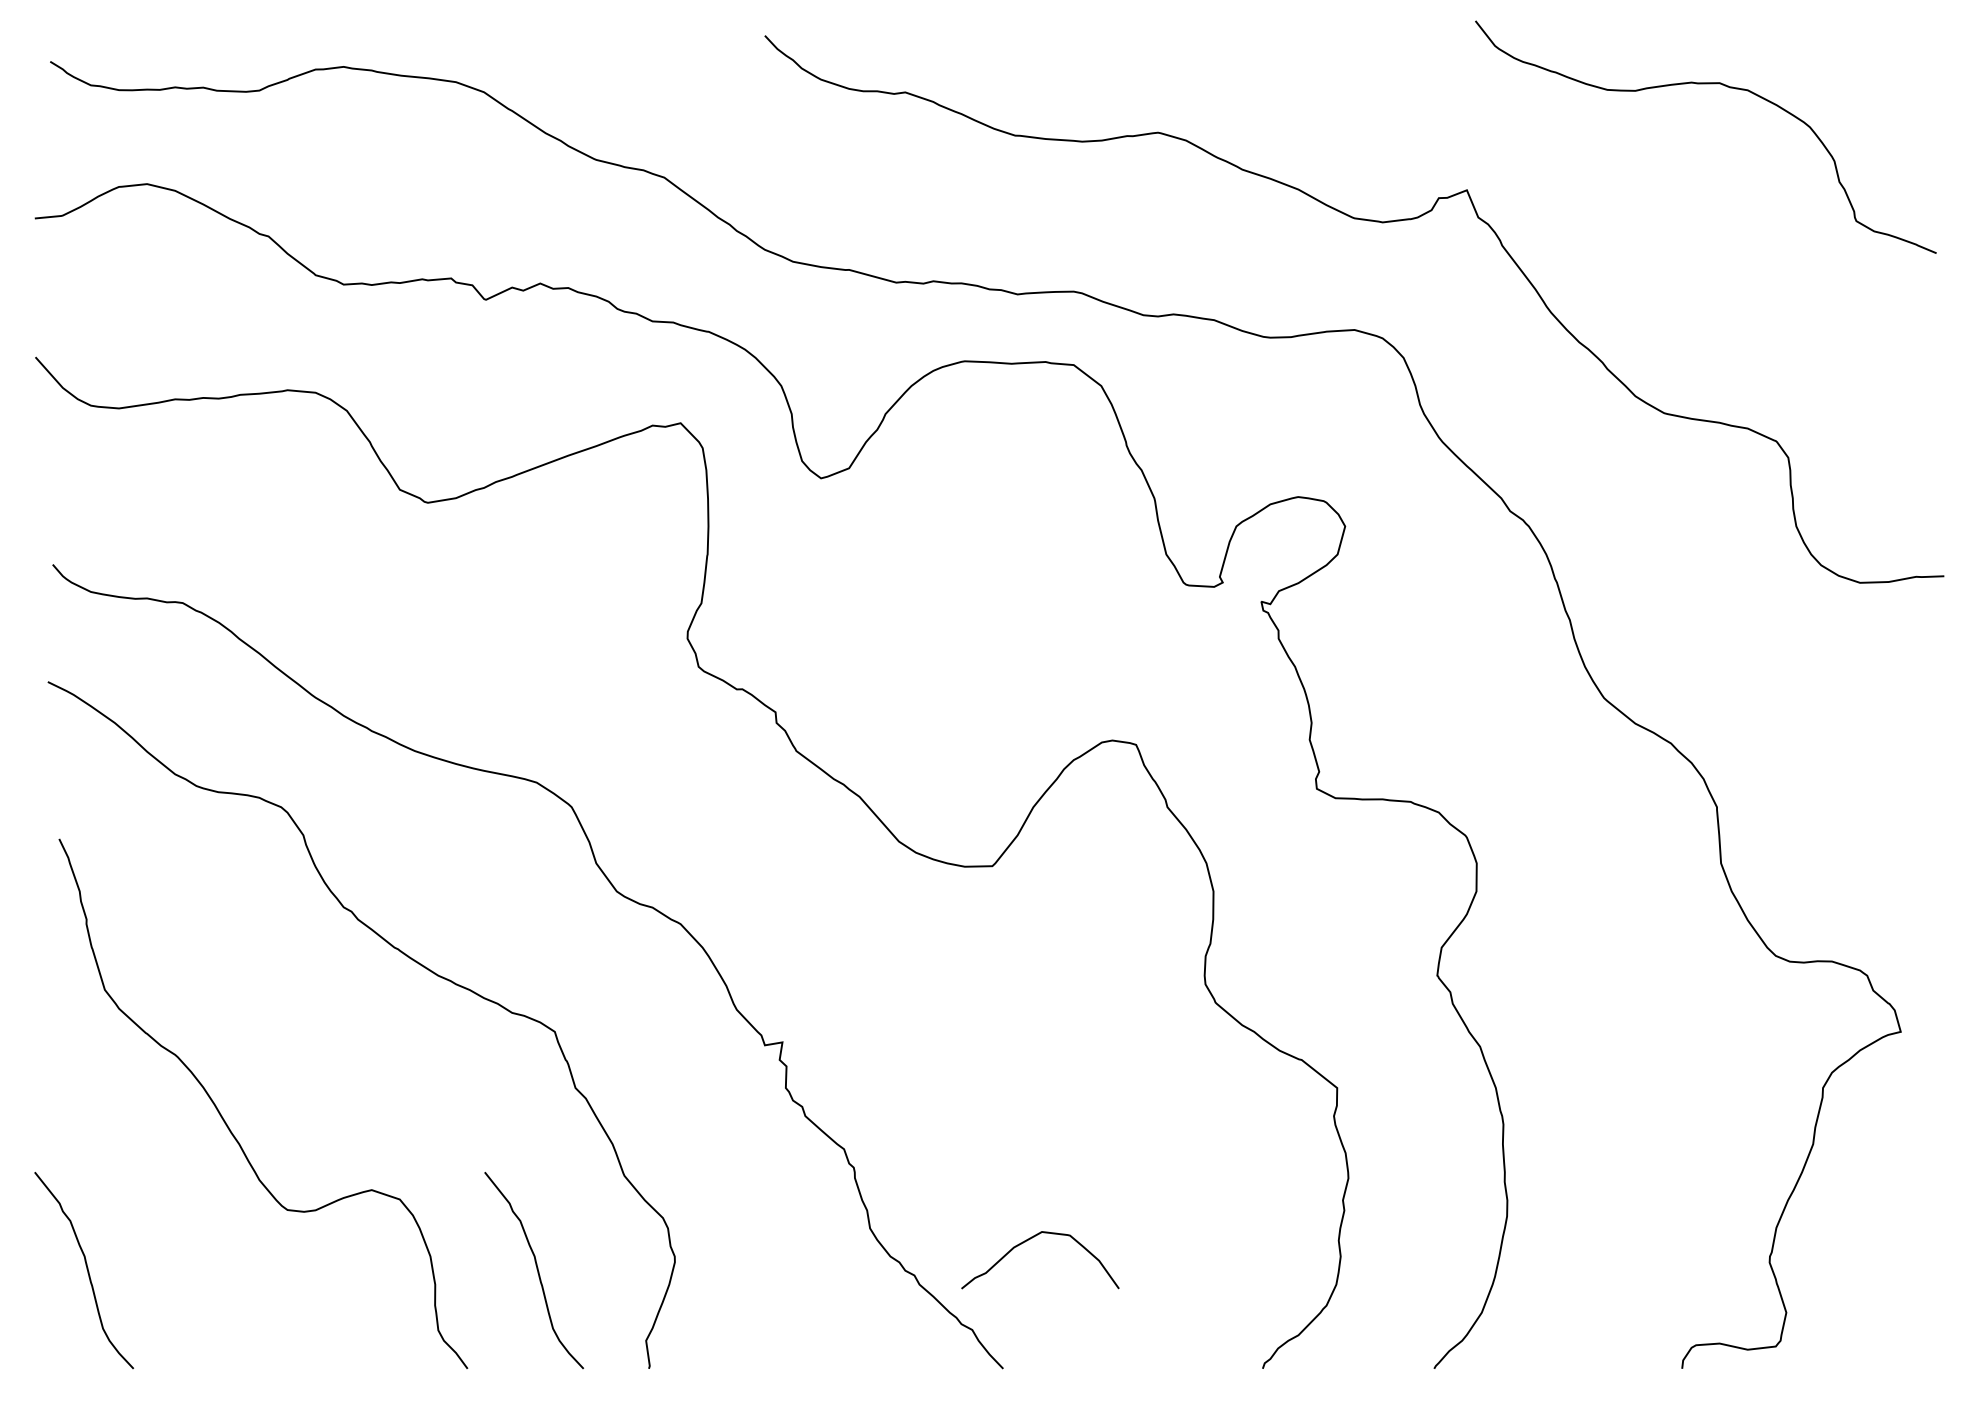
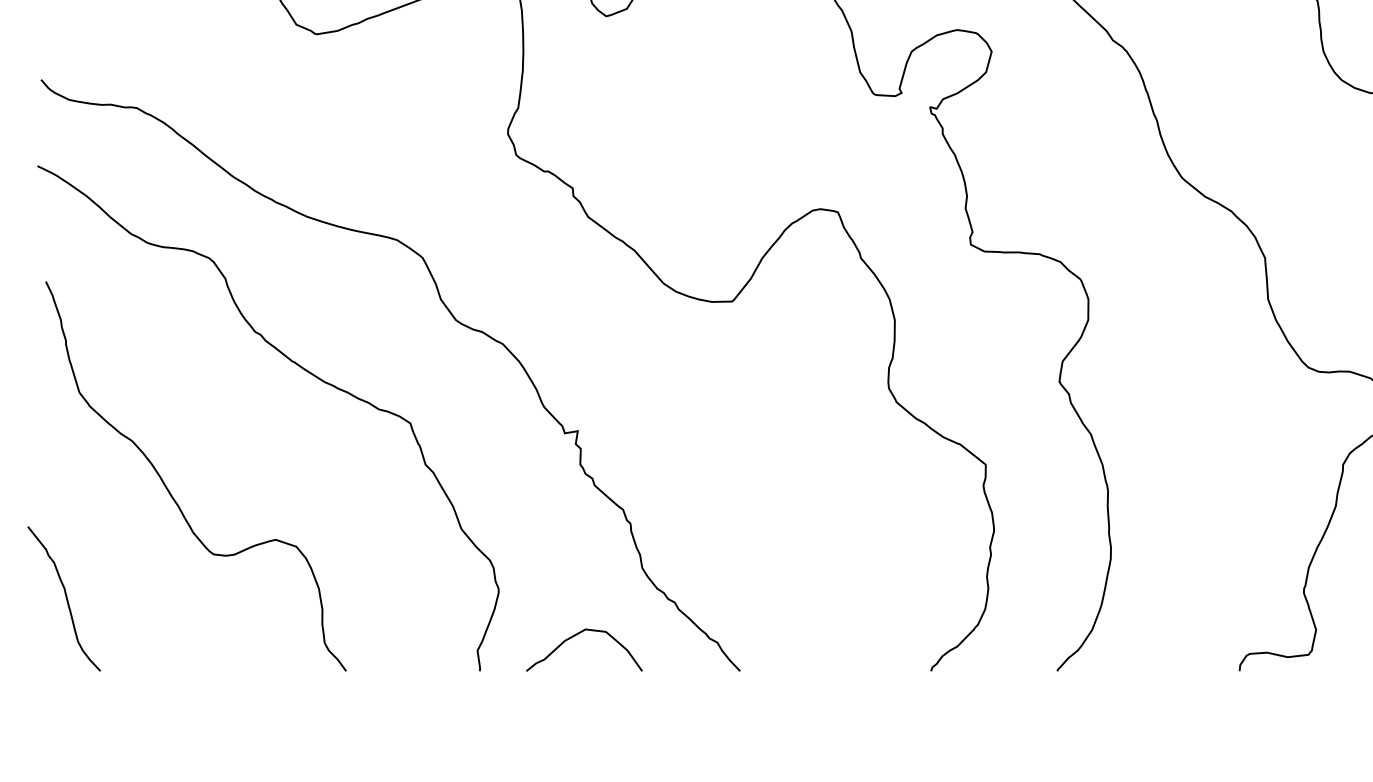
curve: (1027, 1241) -> (574, 636), moved
curve: (536, 1269) -> (396, 598), removed

